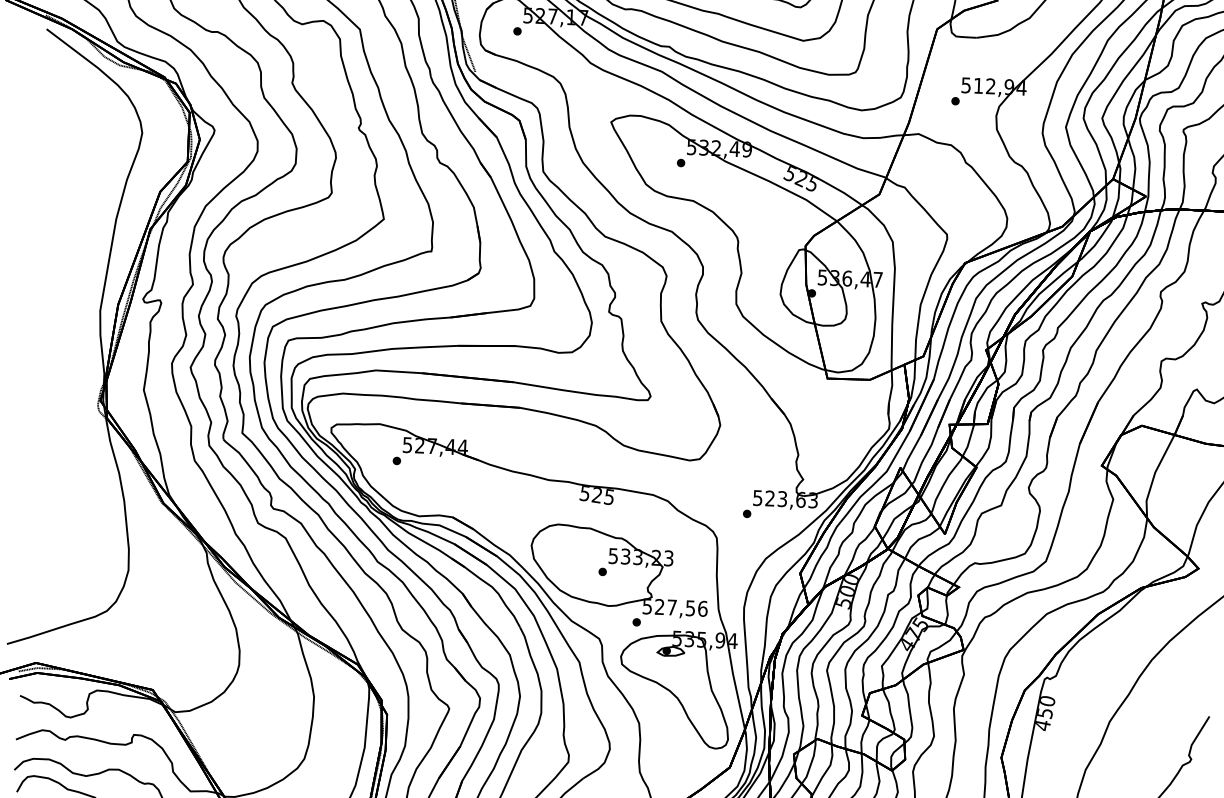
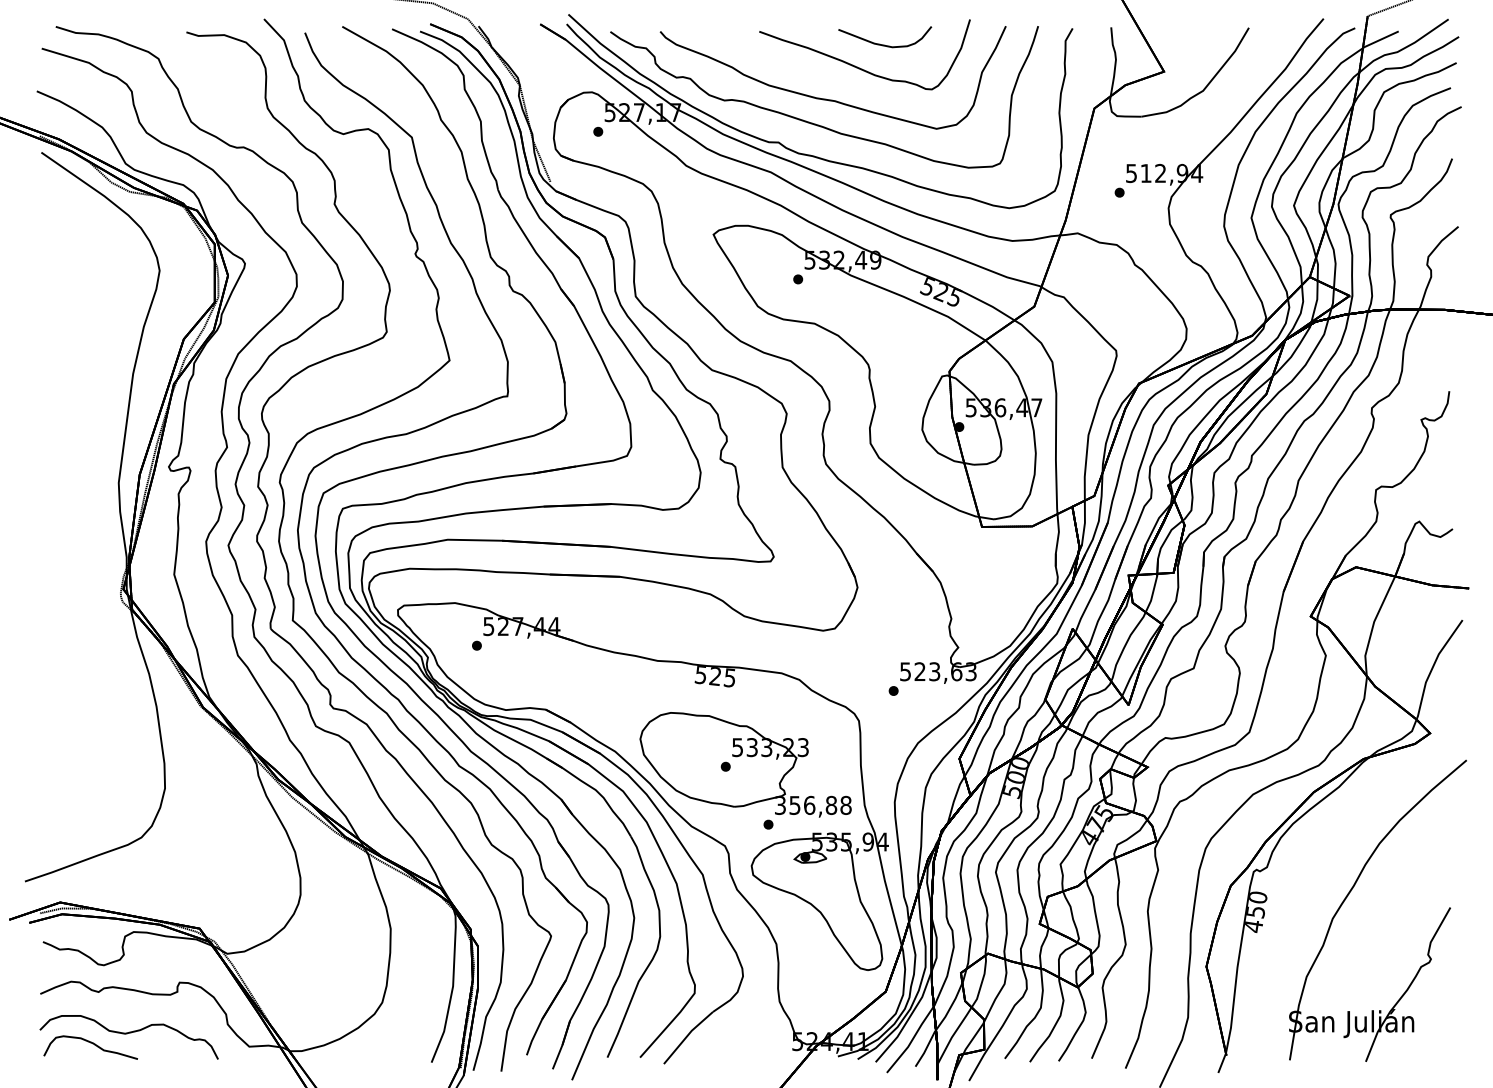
text: (675, 606) -> (813, 804), 527,56 -> 356,88

